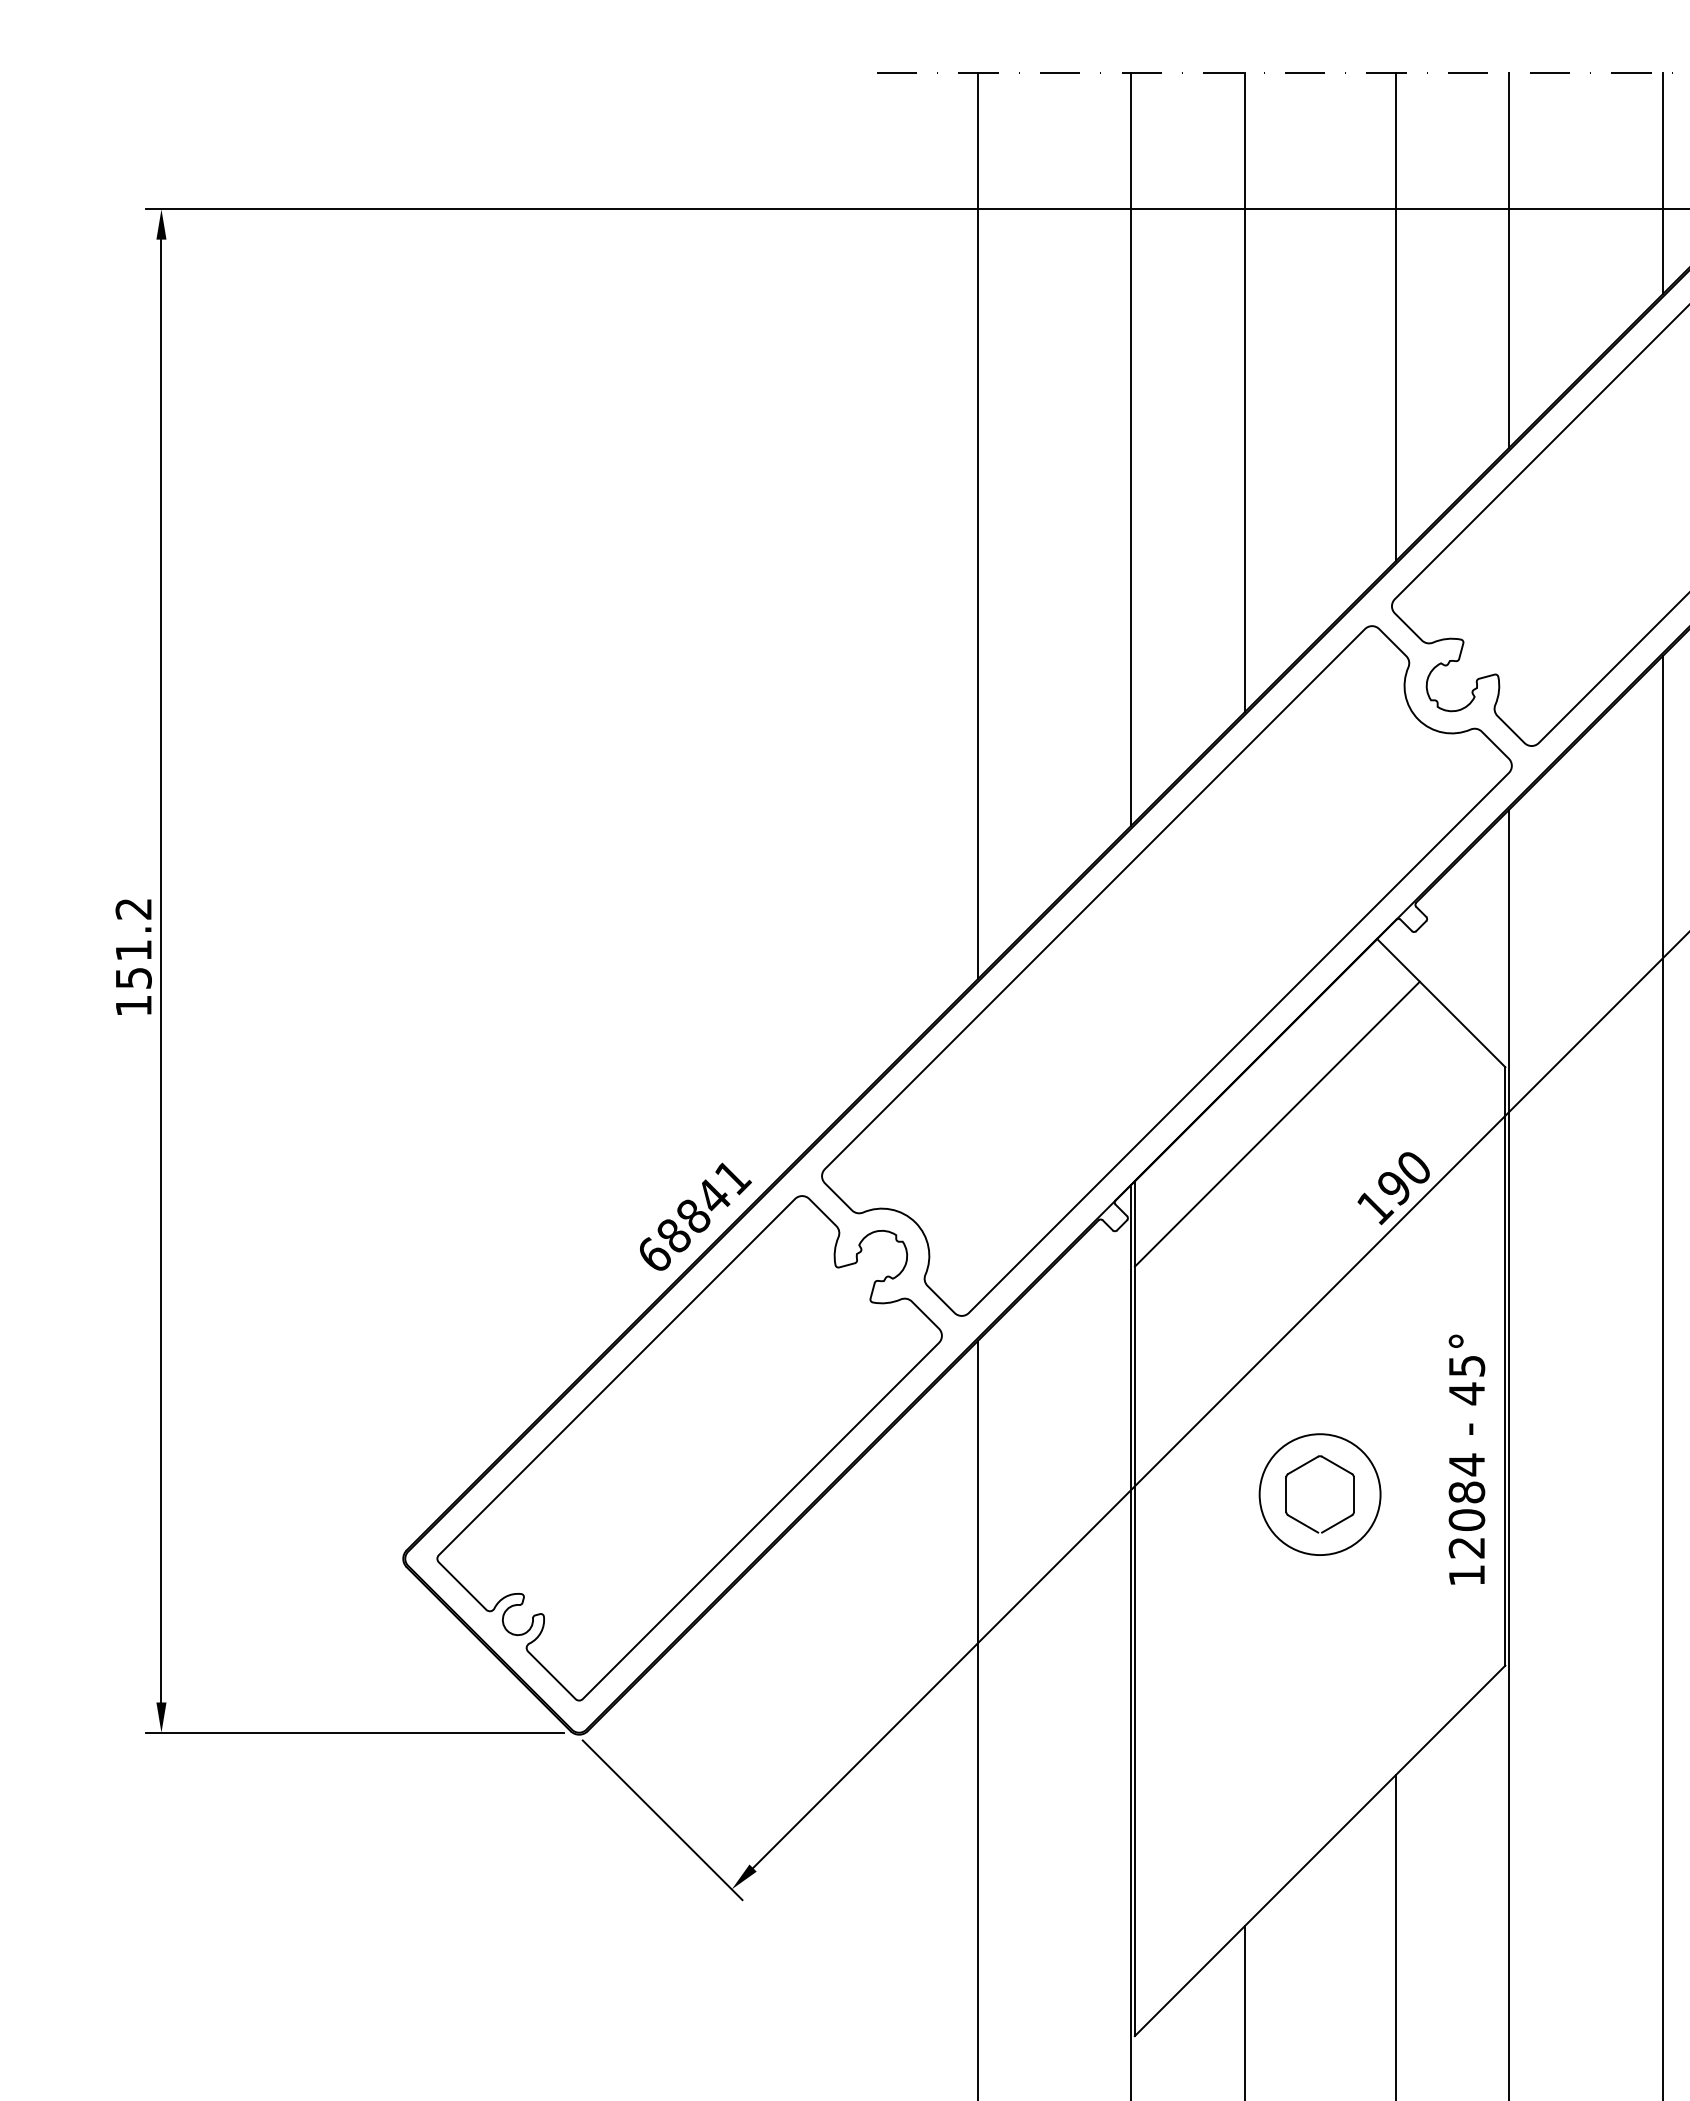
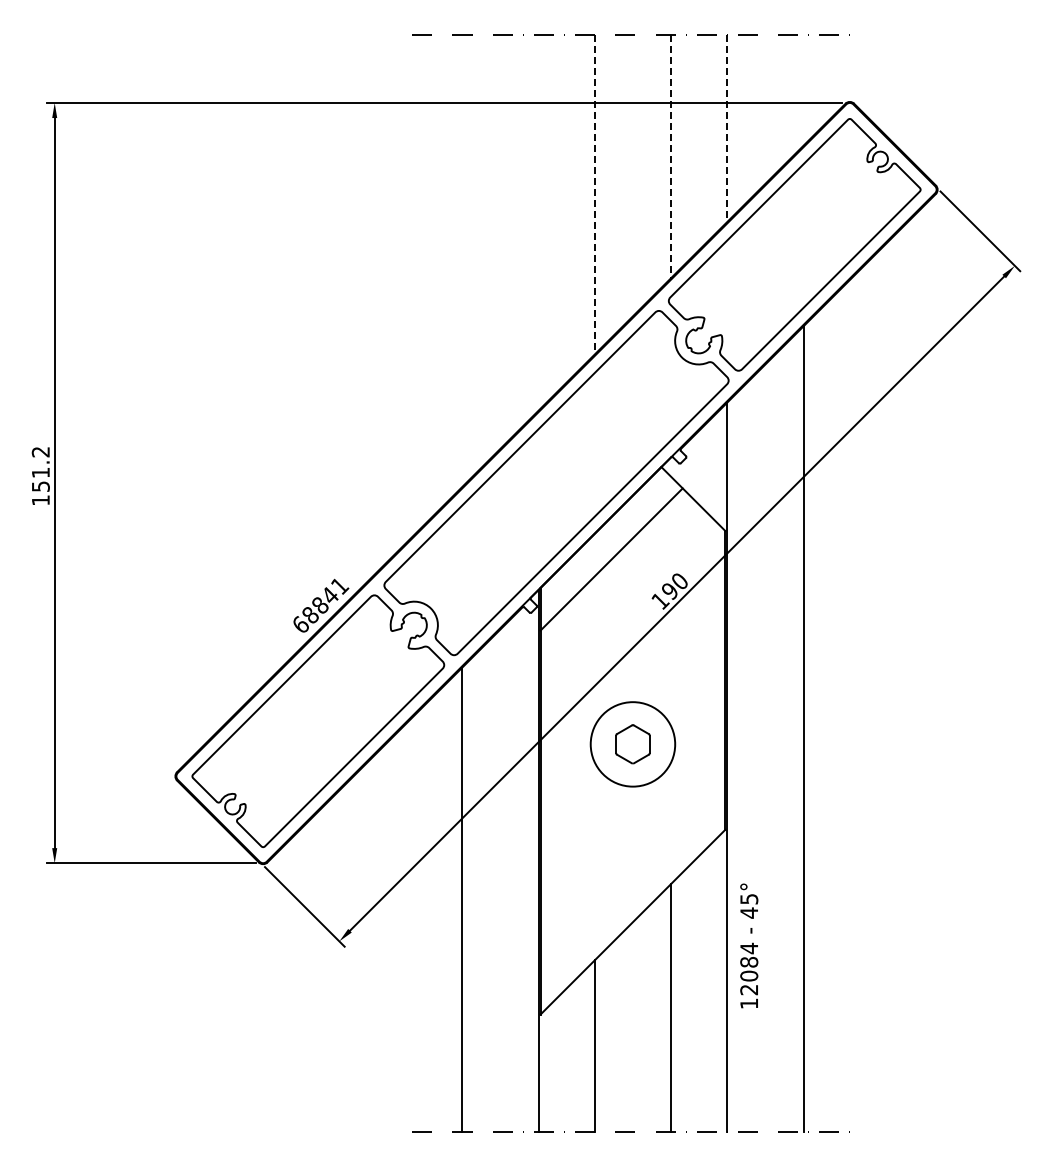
line: (1661, 184) -> (803, 90), removed
line: (1509, 260) -> (727, 128), solid -> dashed
line: (1395, 316) -> (670, 156), solid -> dashed
line: (1245, 392) -> (595, 194), solid -> dashed
line: (1130, 448) -> (538, 222), removed
line: (978, 527) -> (462, 261), removed
text: (1467, 1458) -> (749, 945), moved
circle: (1319, 1494) -> (632, 744), size x1.4

